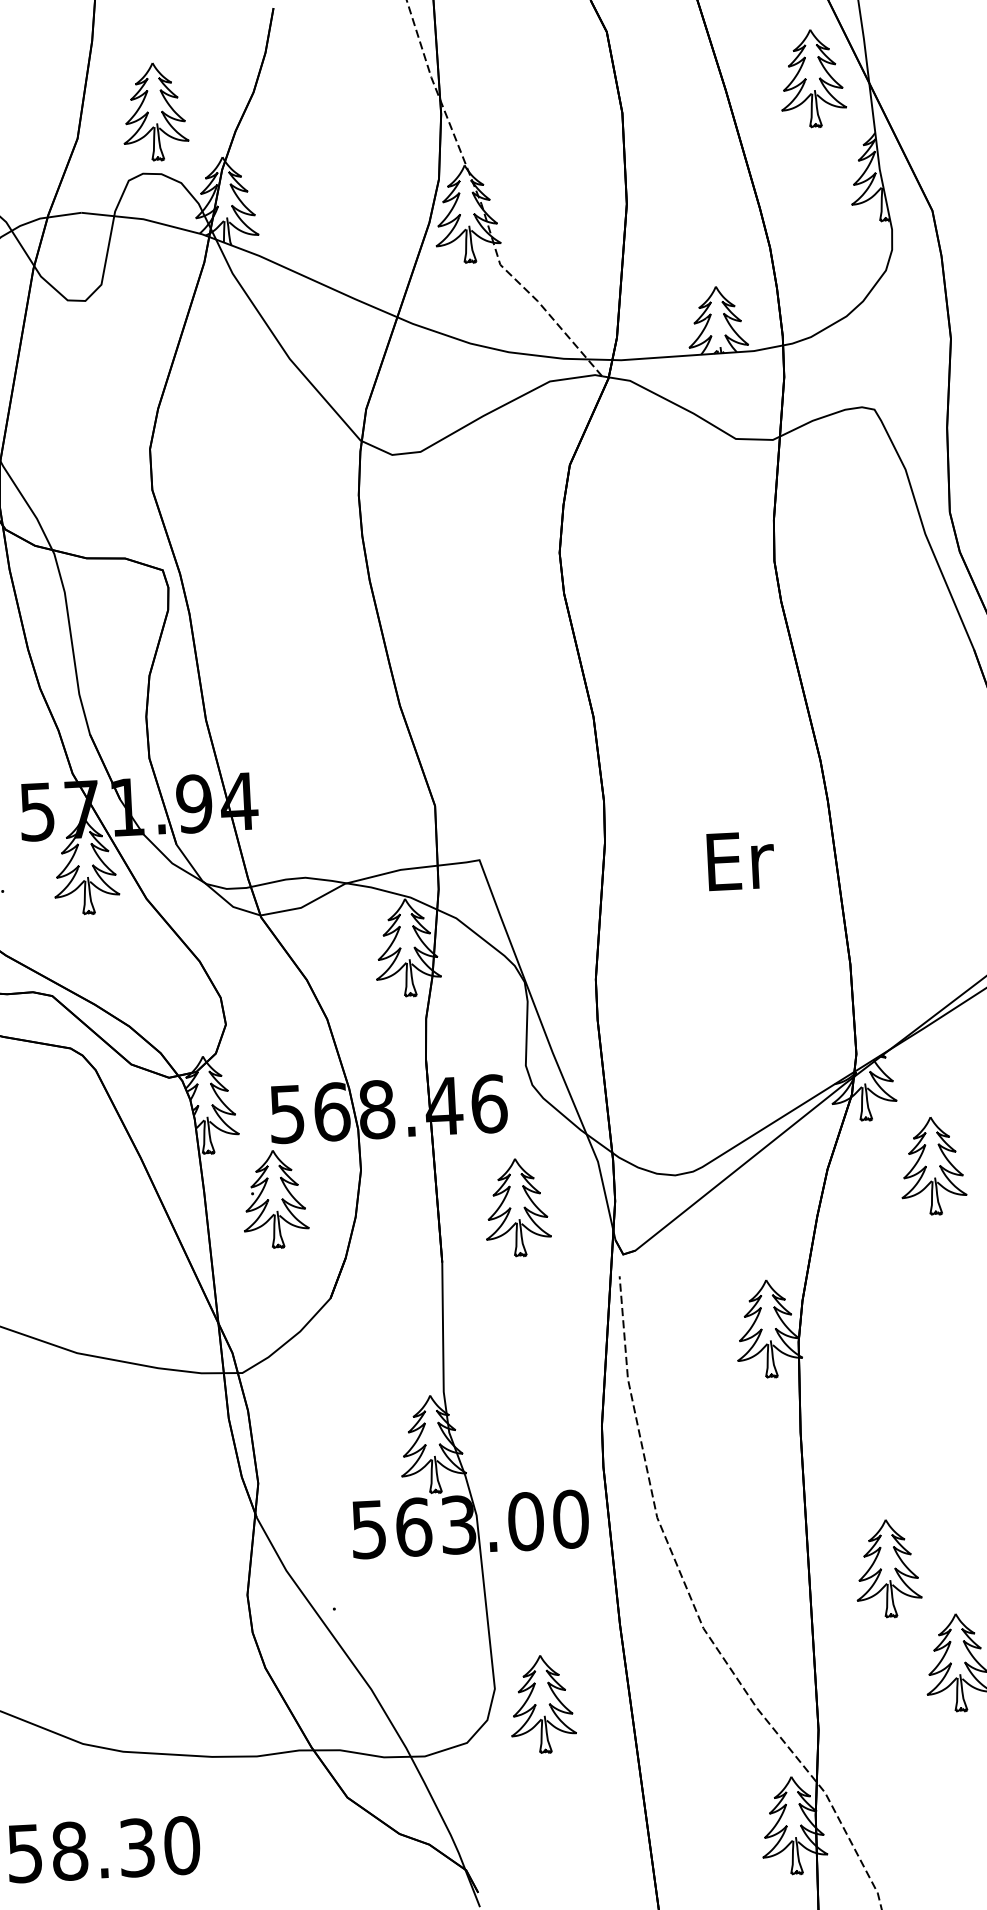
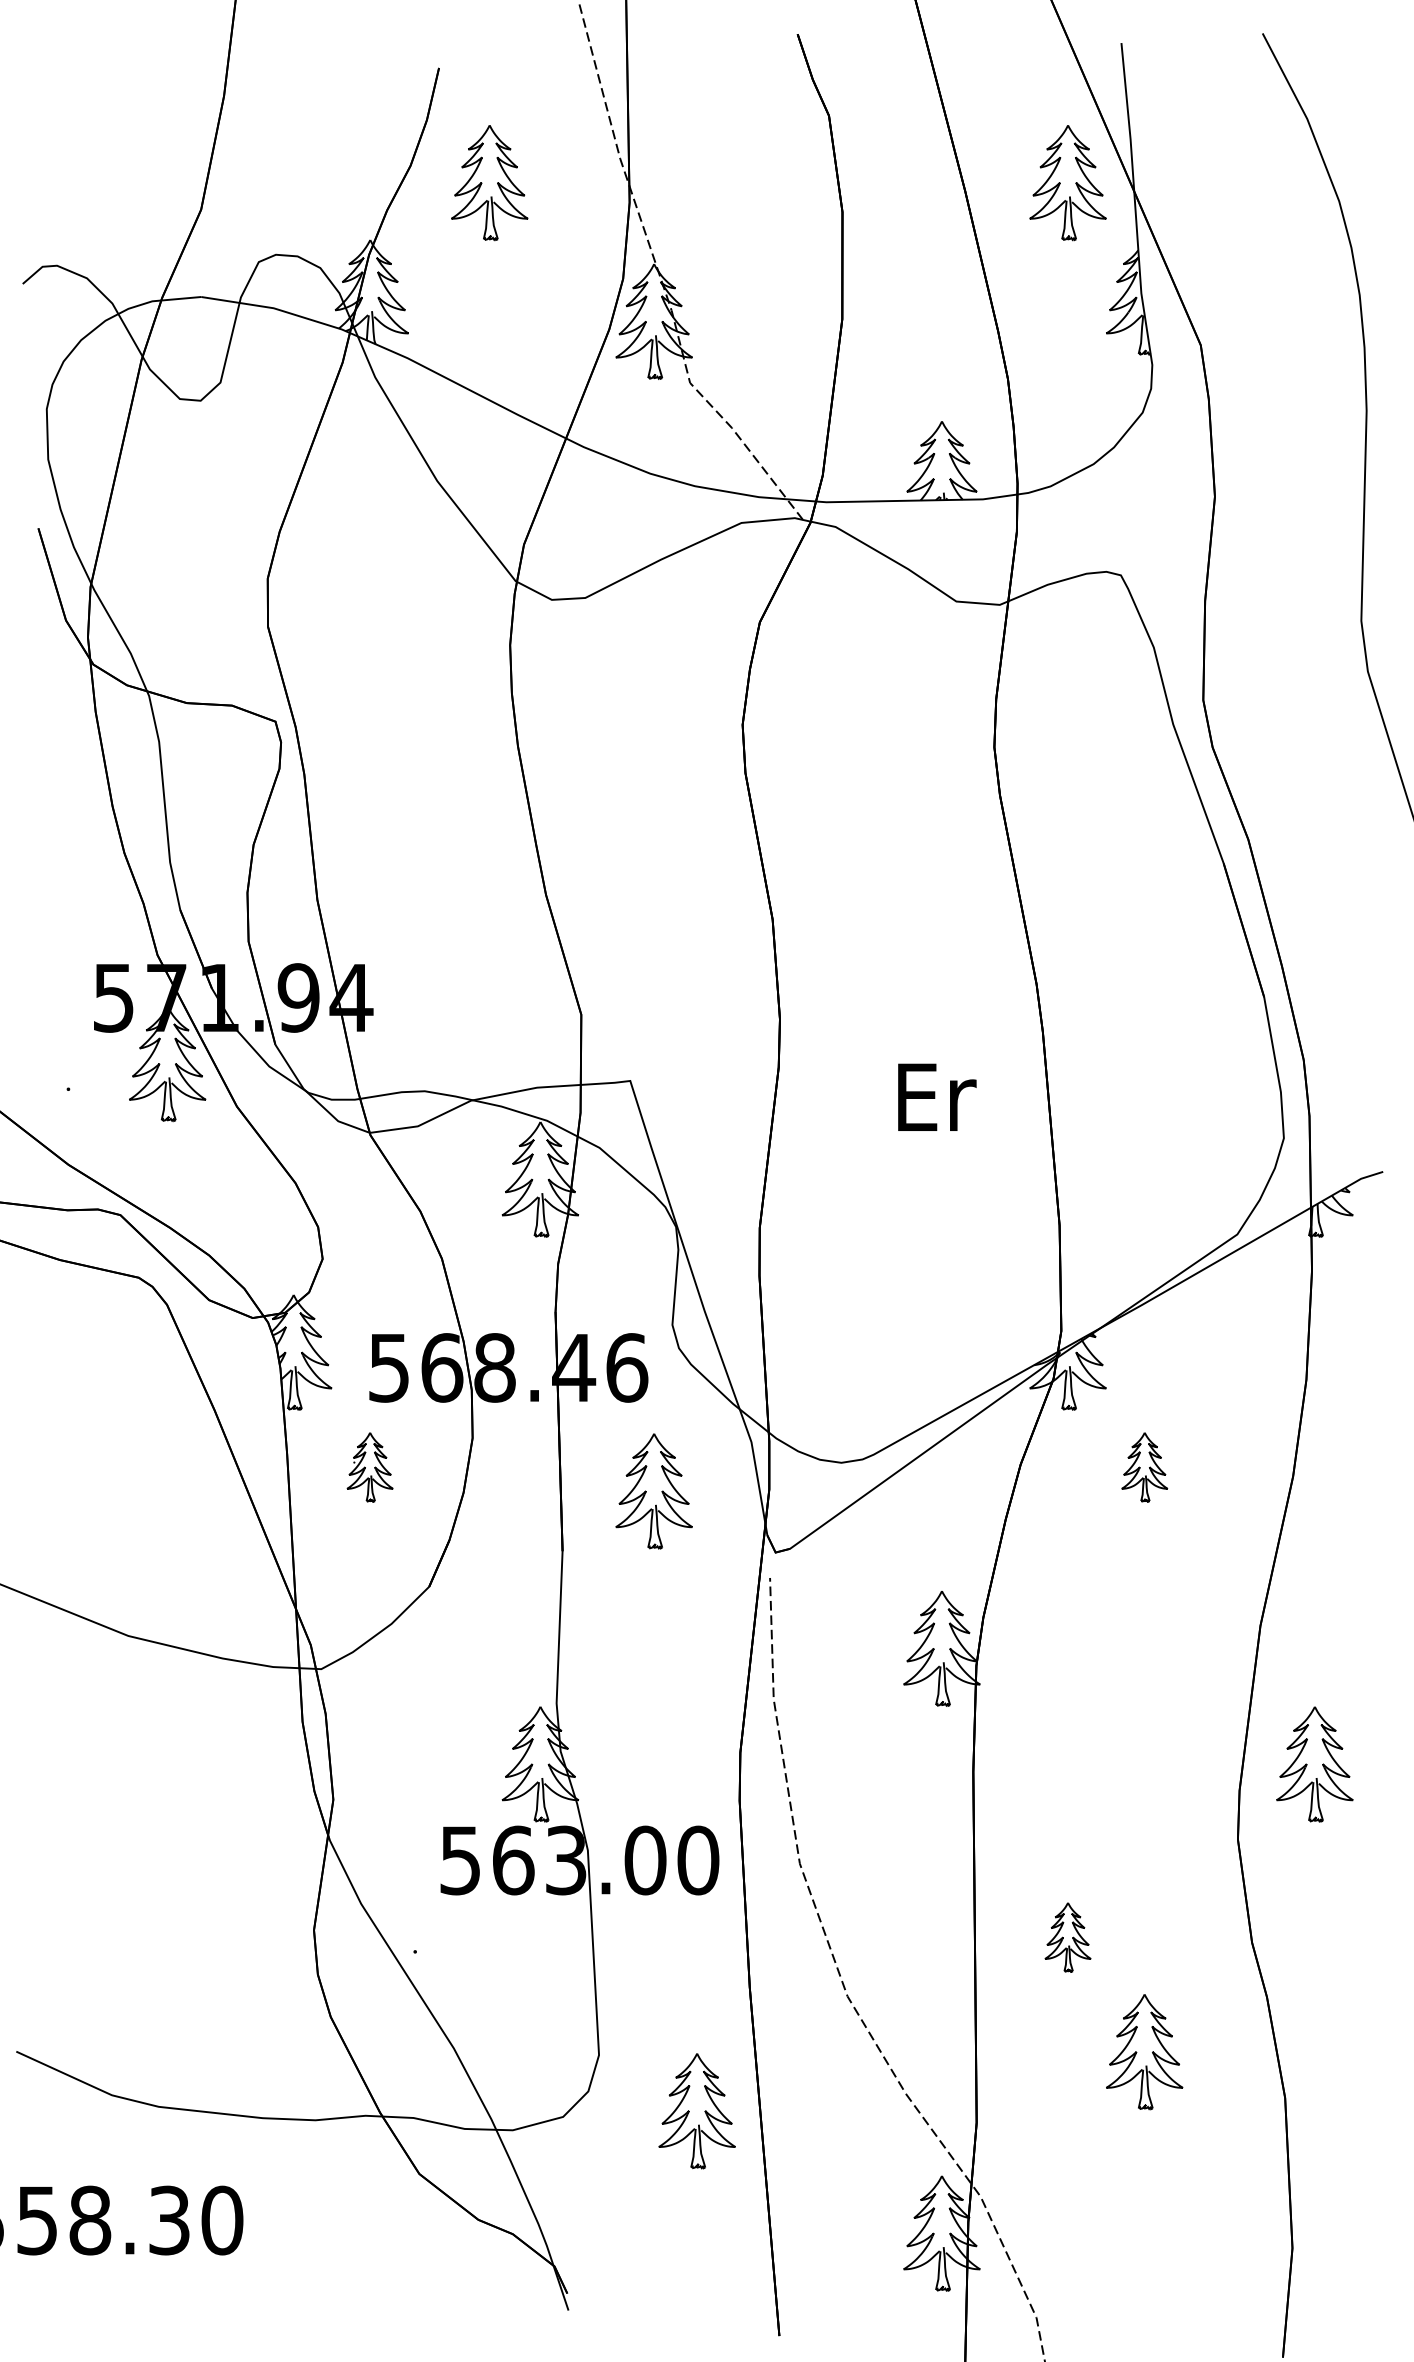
part: (154, 112) -> (489, 183), moved
part: (932, 1166) -> (1144, 1467), size x0.6
part: (274, 1199) -> (369, 1467), size x0.6
part: (887, 1568) -> (1067, 1937), size x0.6
part: (542, 1704) -> (696, 2111), moved

